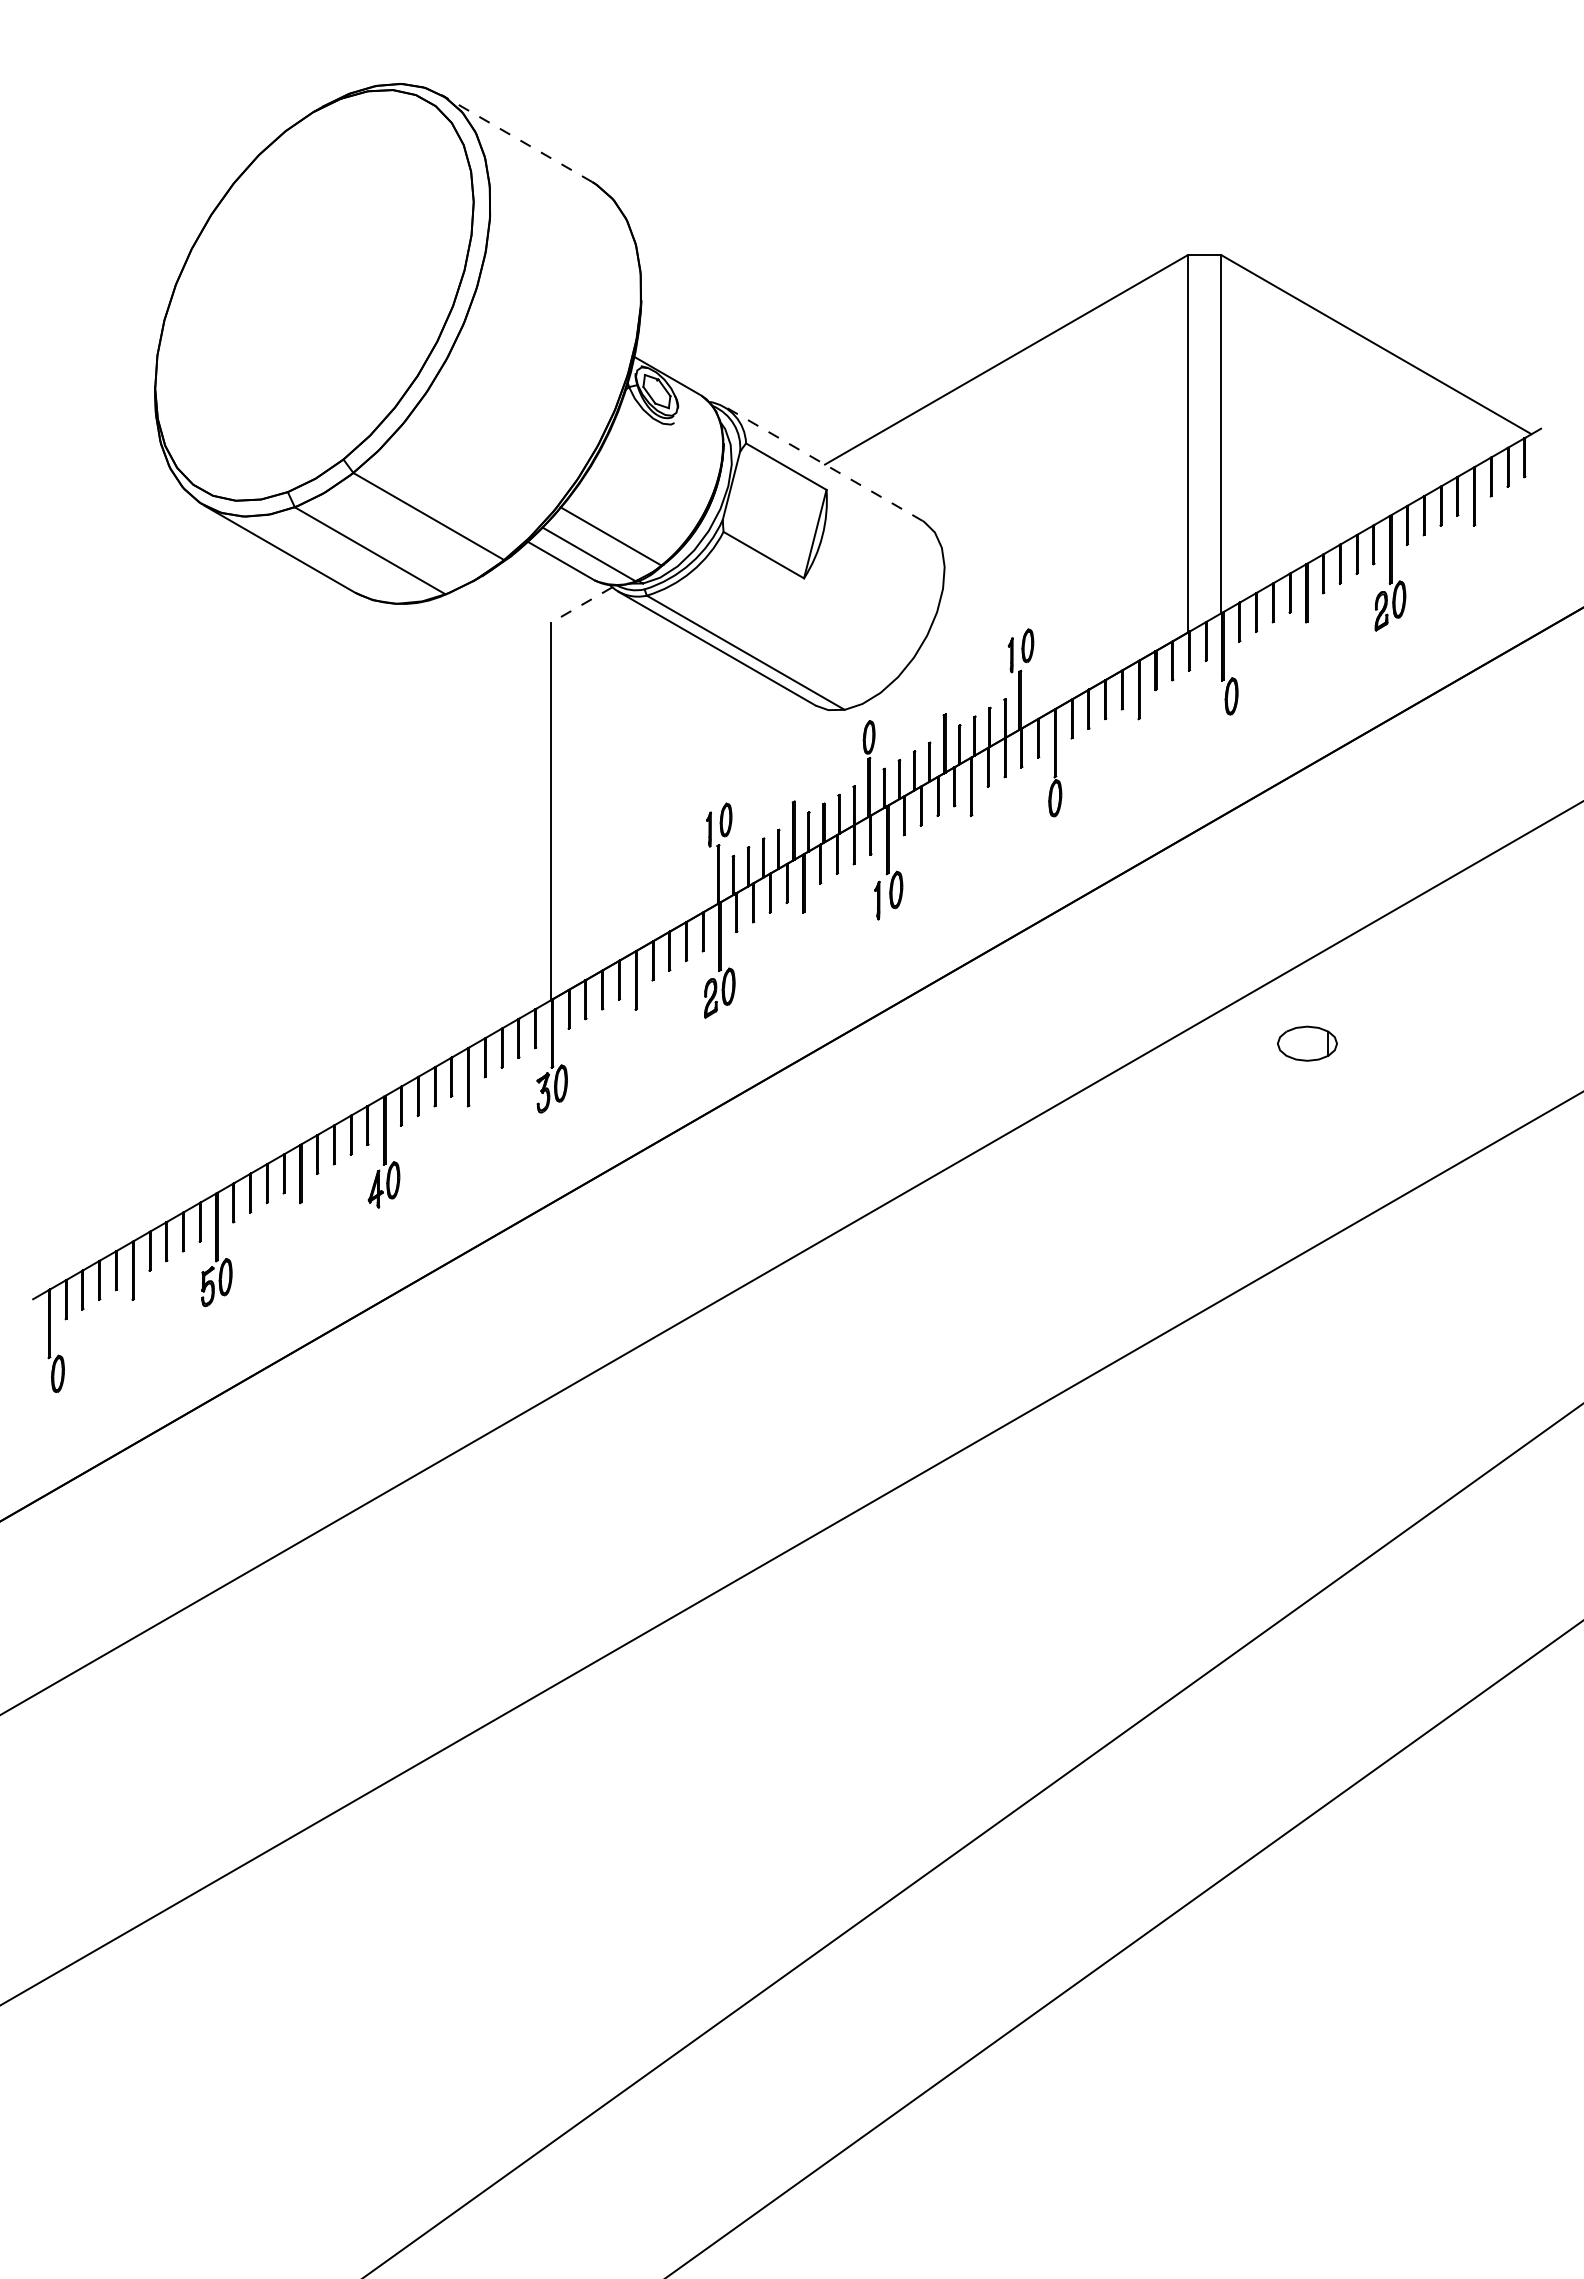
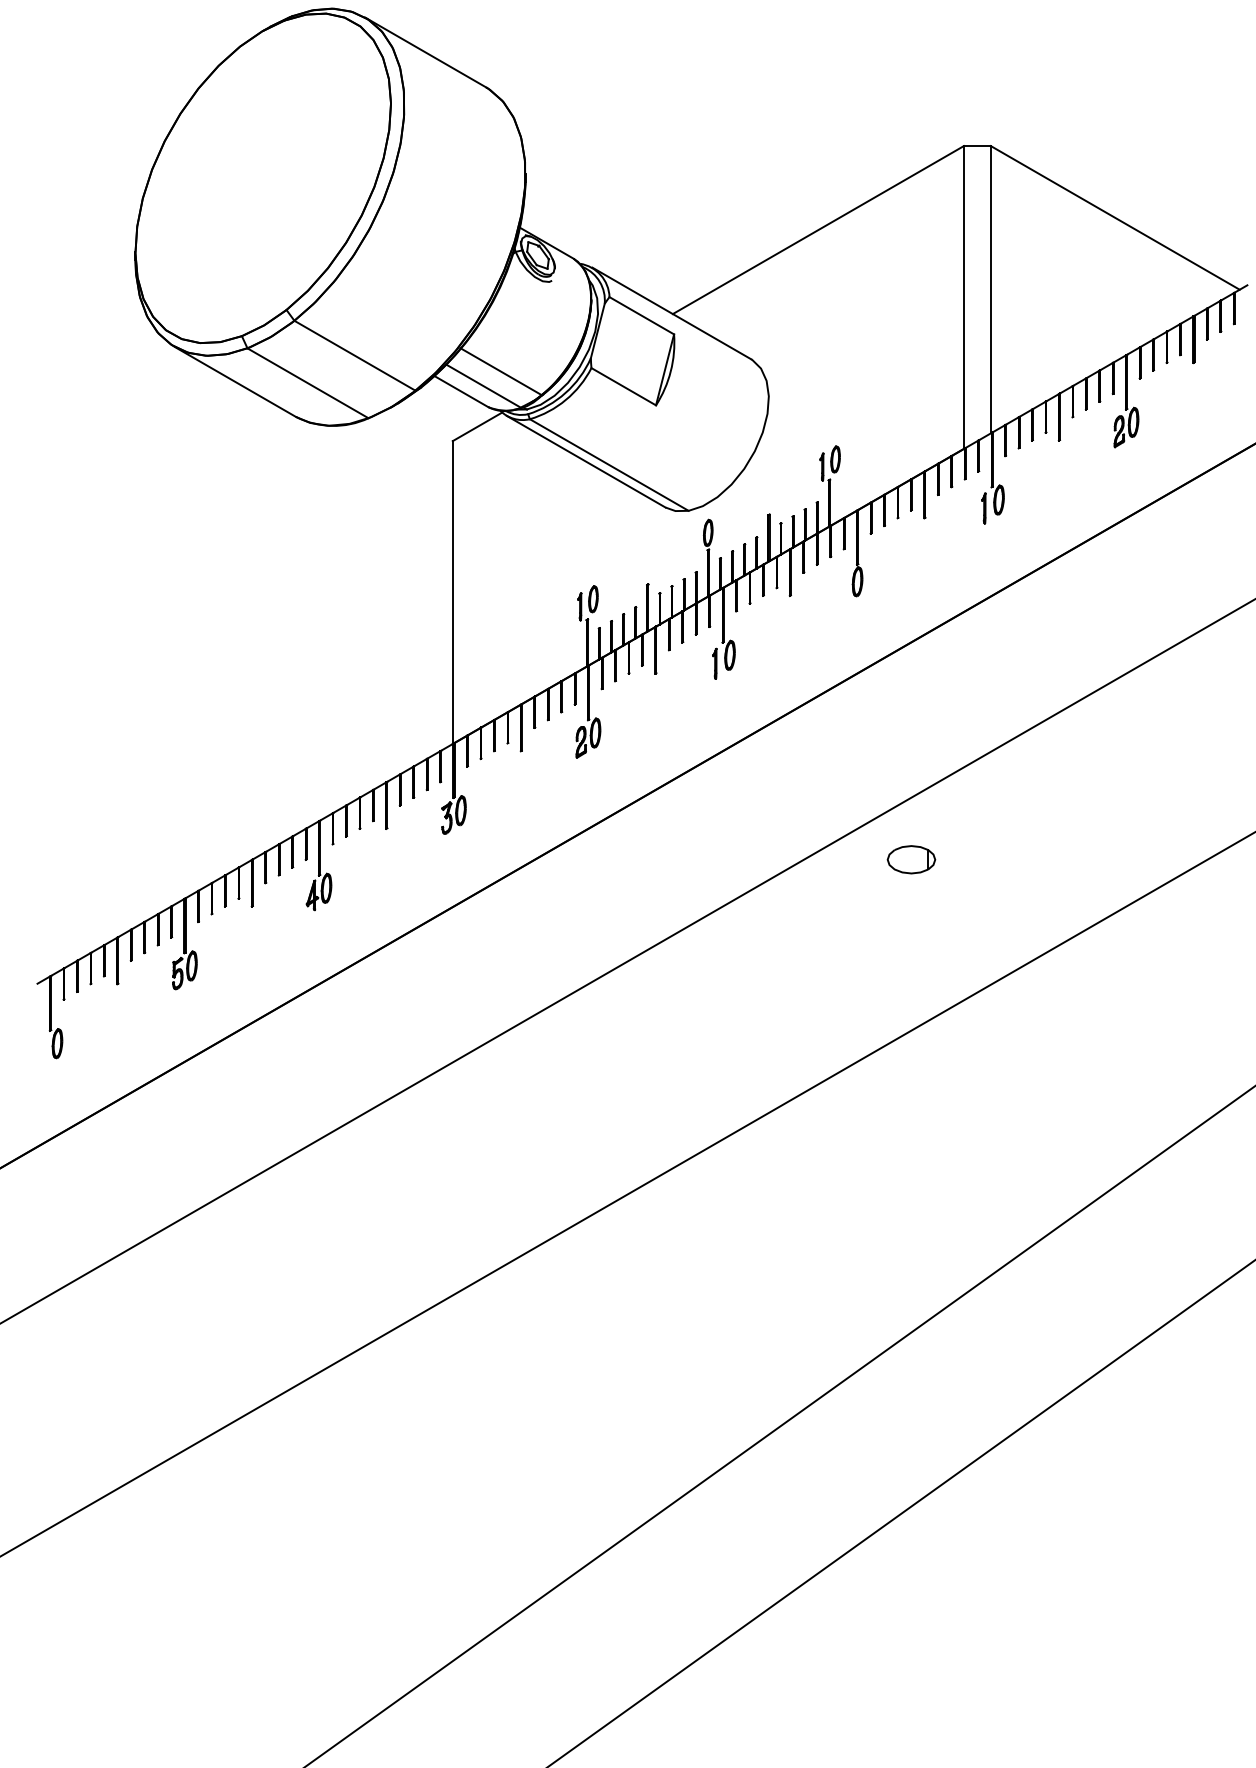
line: (516, 138) -> (425, 52), dashed -> solid
line: (823, 463) -> (671, 313), dashed -> solid
line: (581, 605) -> (477, 427), dashed -> solid
part: (1212, 706) -> (983, 508), added
part: (1307, 1043) -> (911, 859), moved

